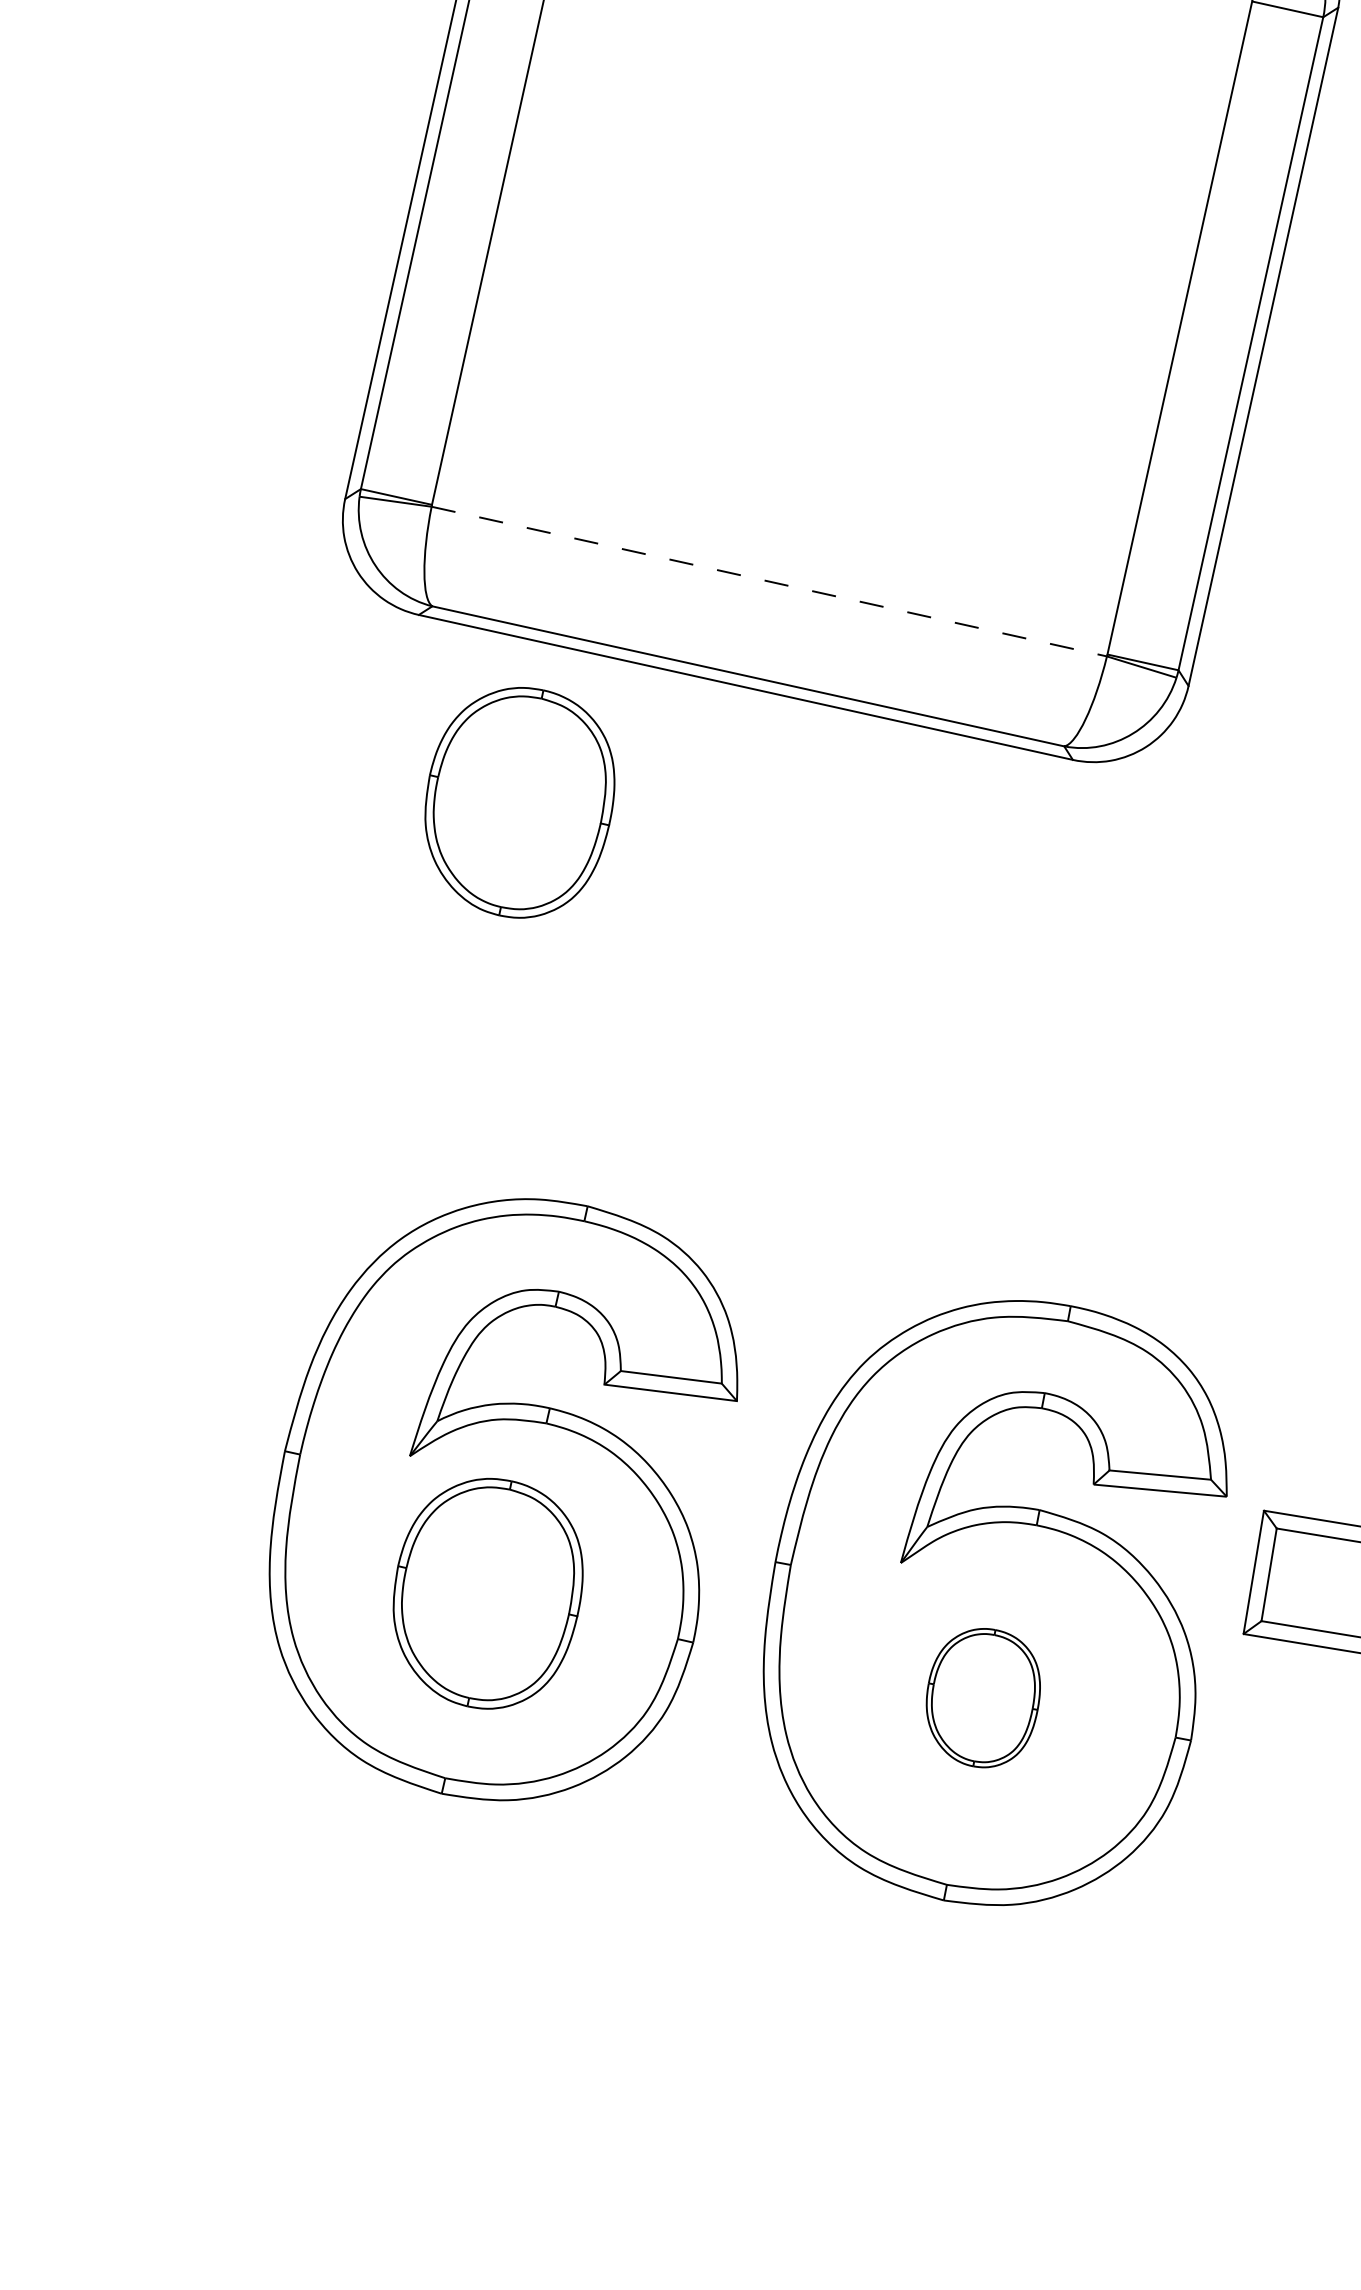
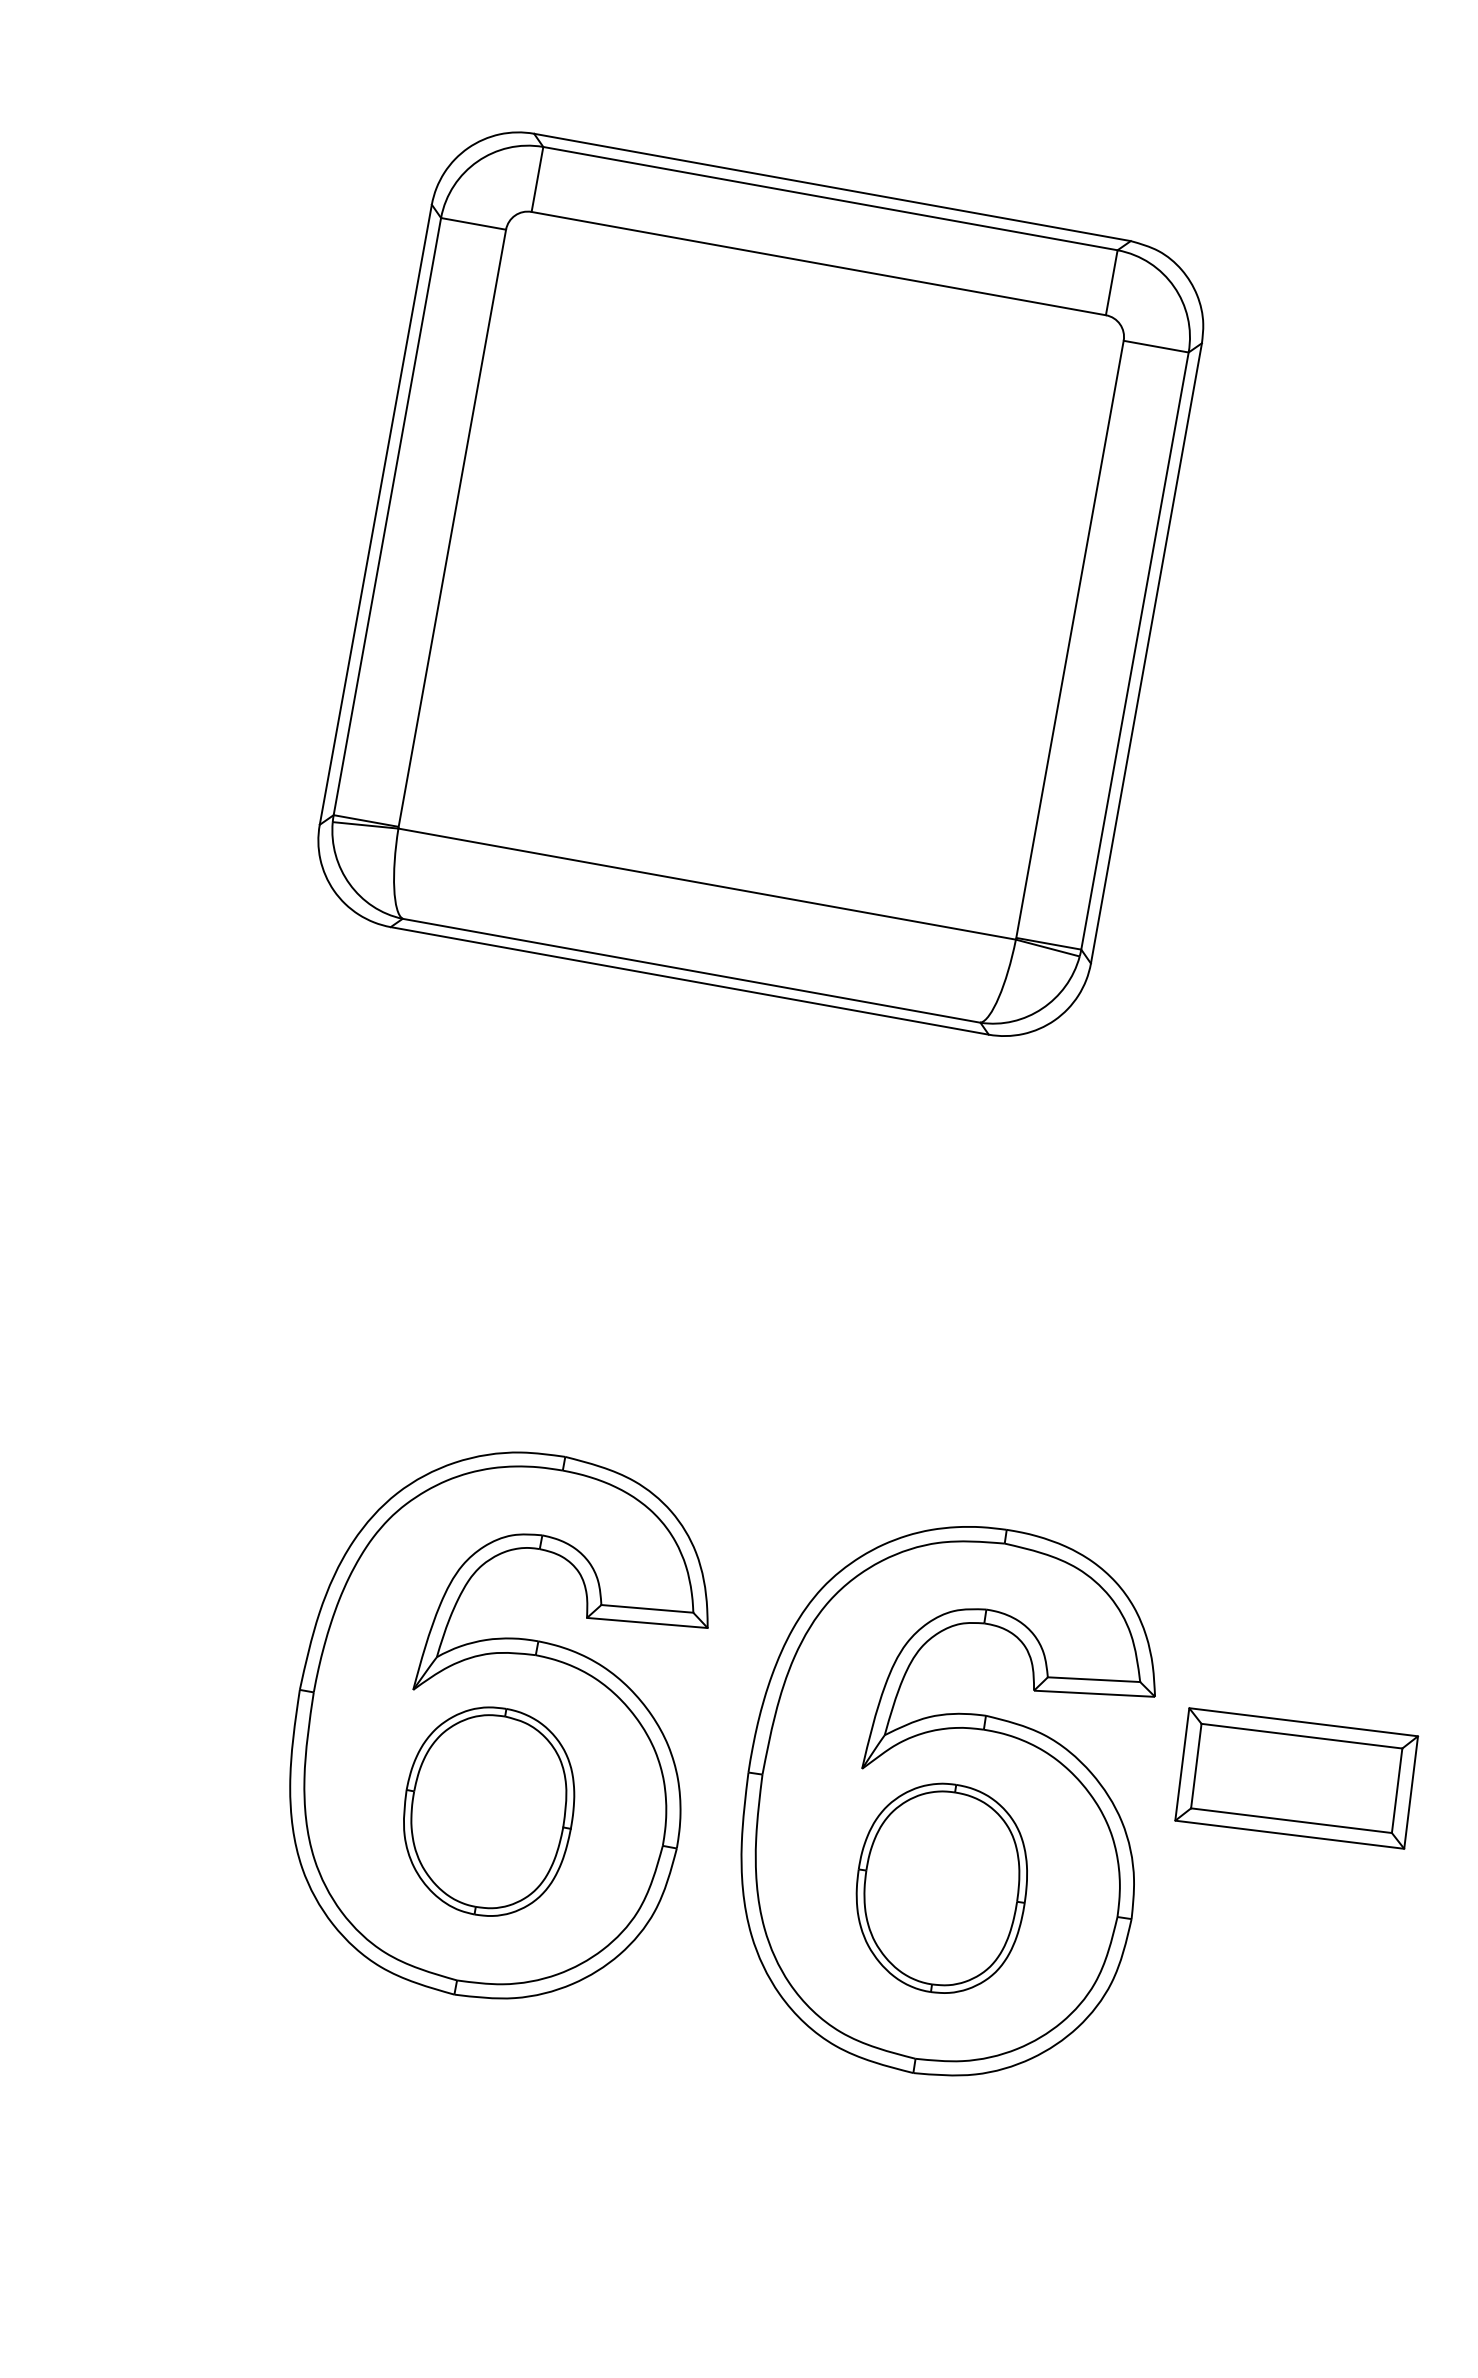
line: (769, 582) -> (707, 884), dashed -> solid
part: (520, 802) -> (489, 1093), removed
part: (983, 1697) -> (941, 1887), size x1.67

